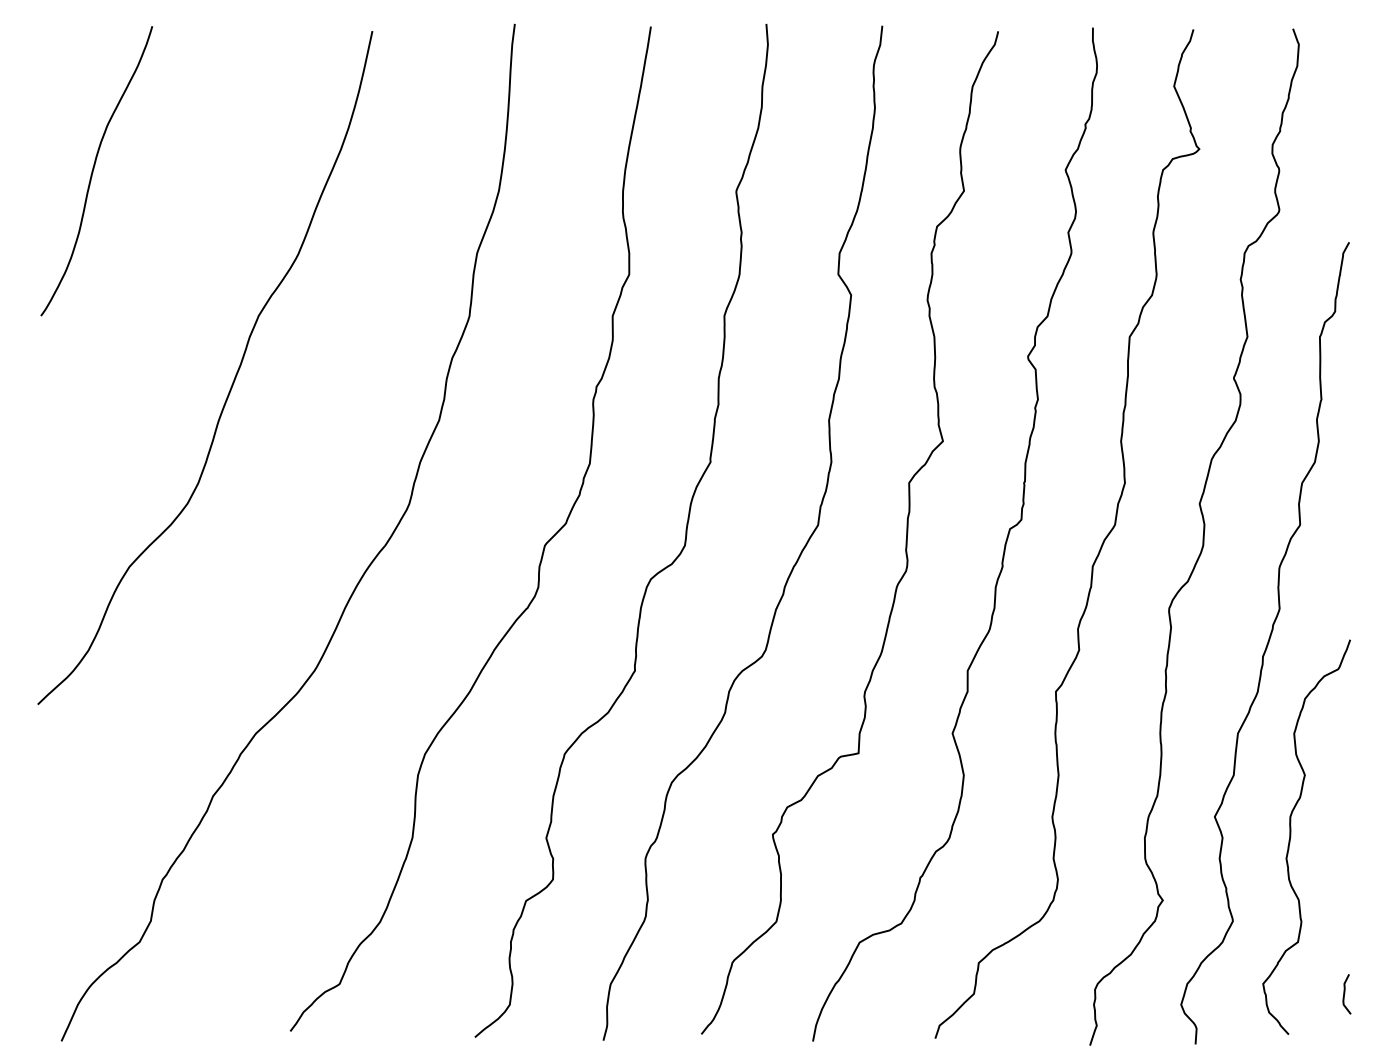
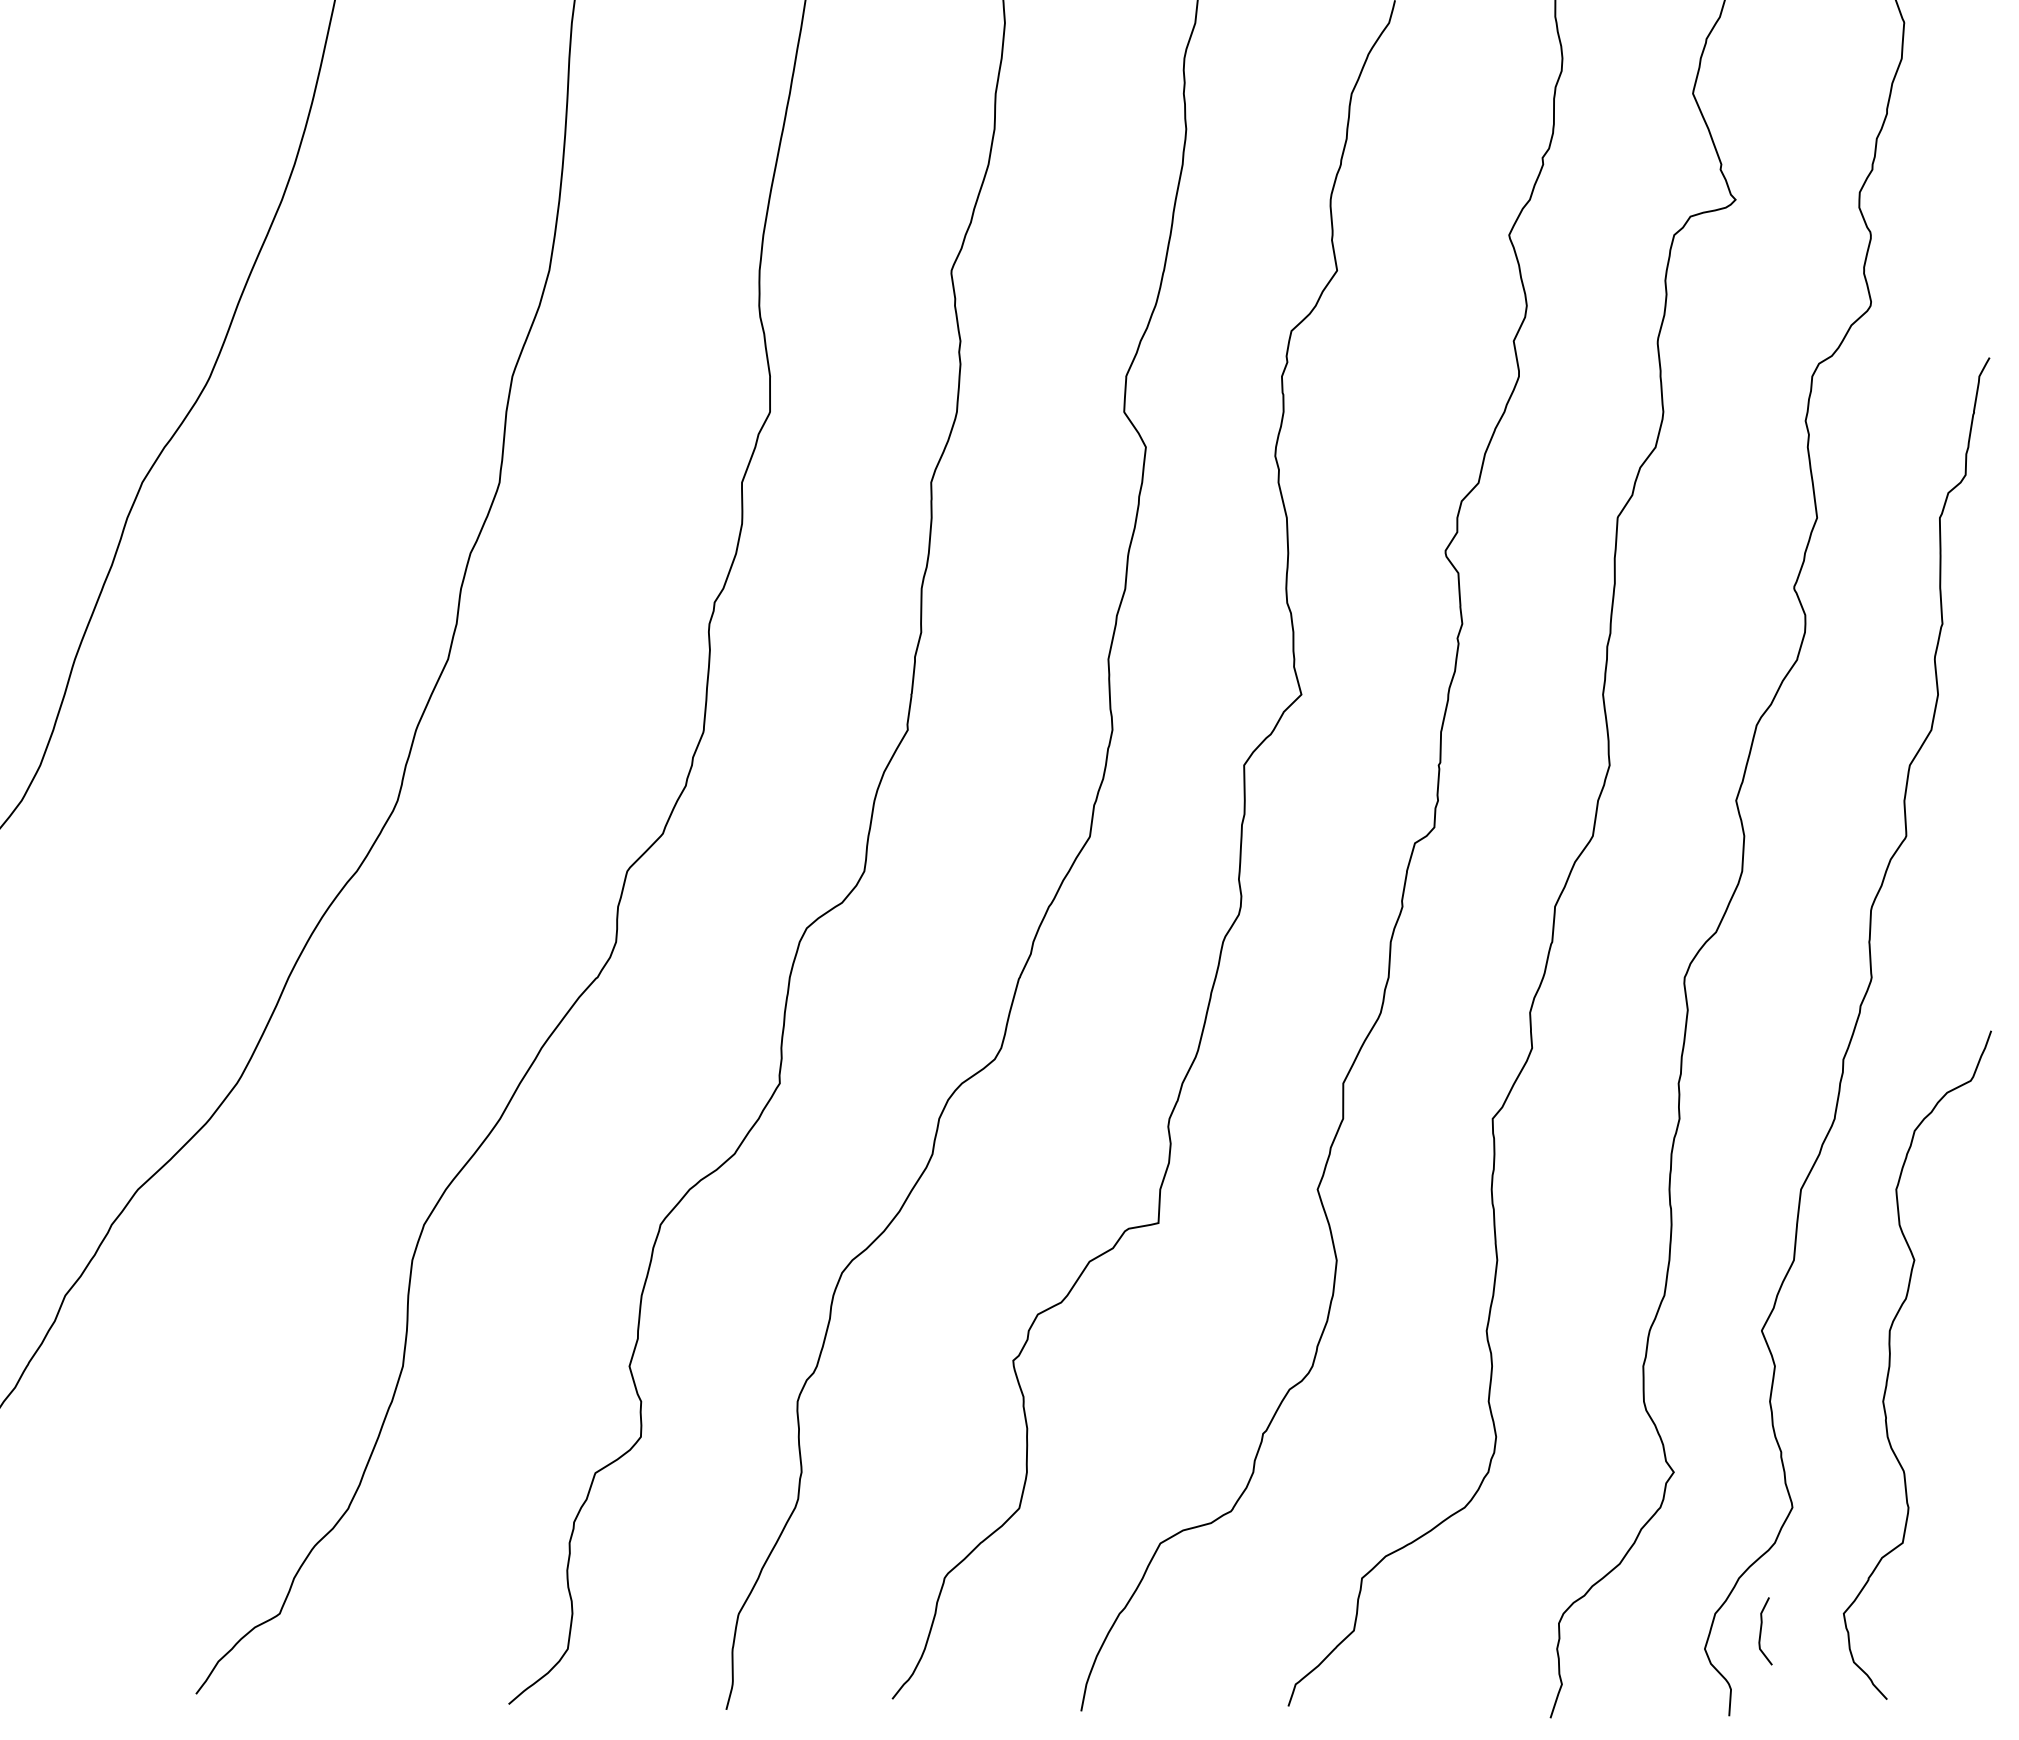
curve: (1345, 993) -> (1762, 1629), moved

